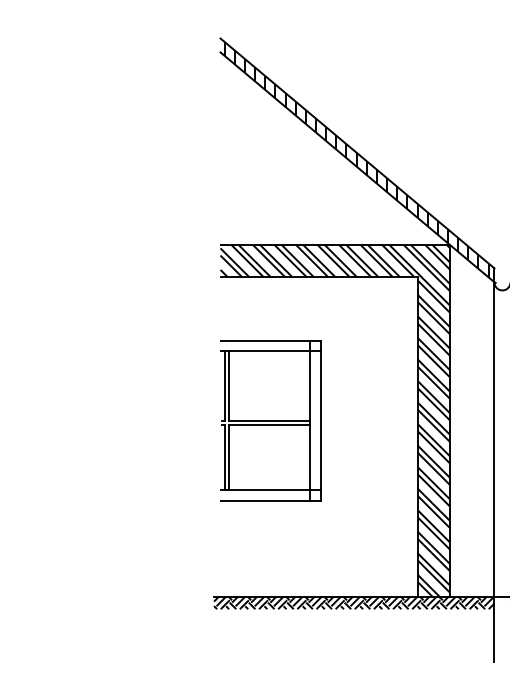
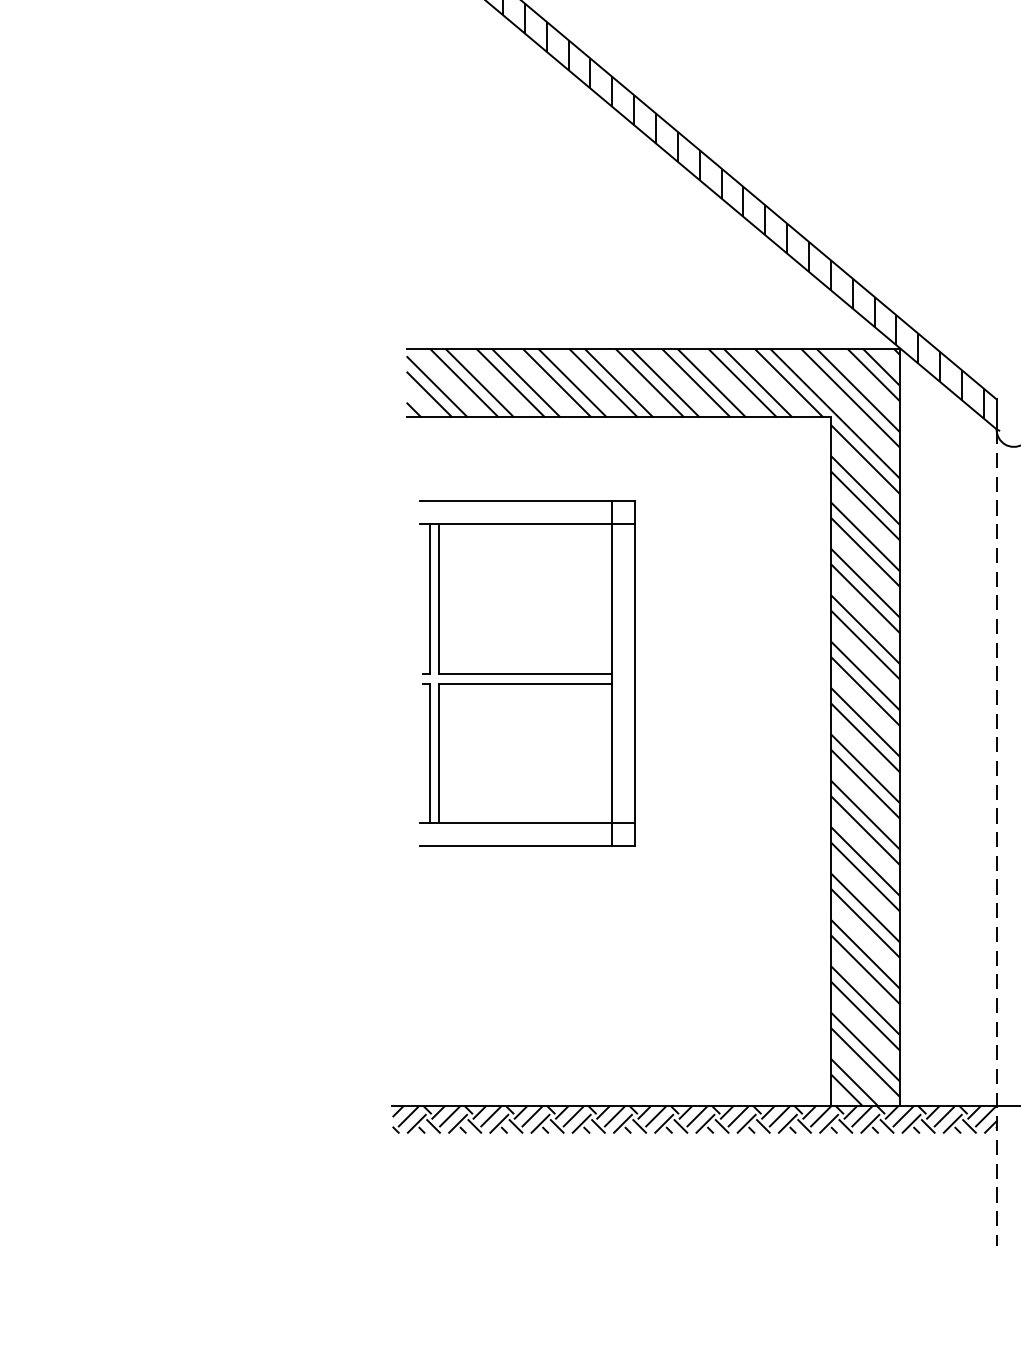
part: (270, 420) -> (527, 673), moved
line: (494, 471) -> (996, 836), solid -> dashed

